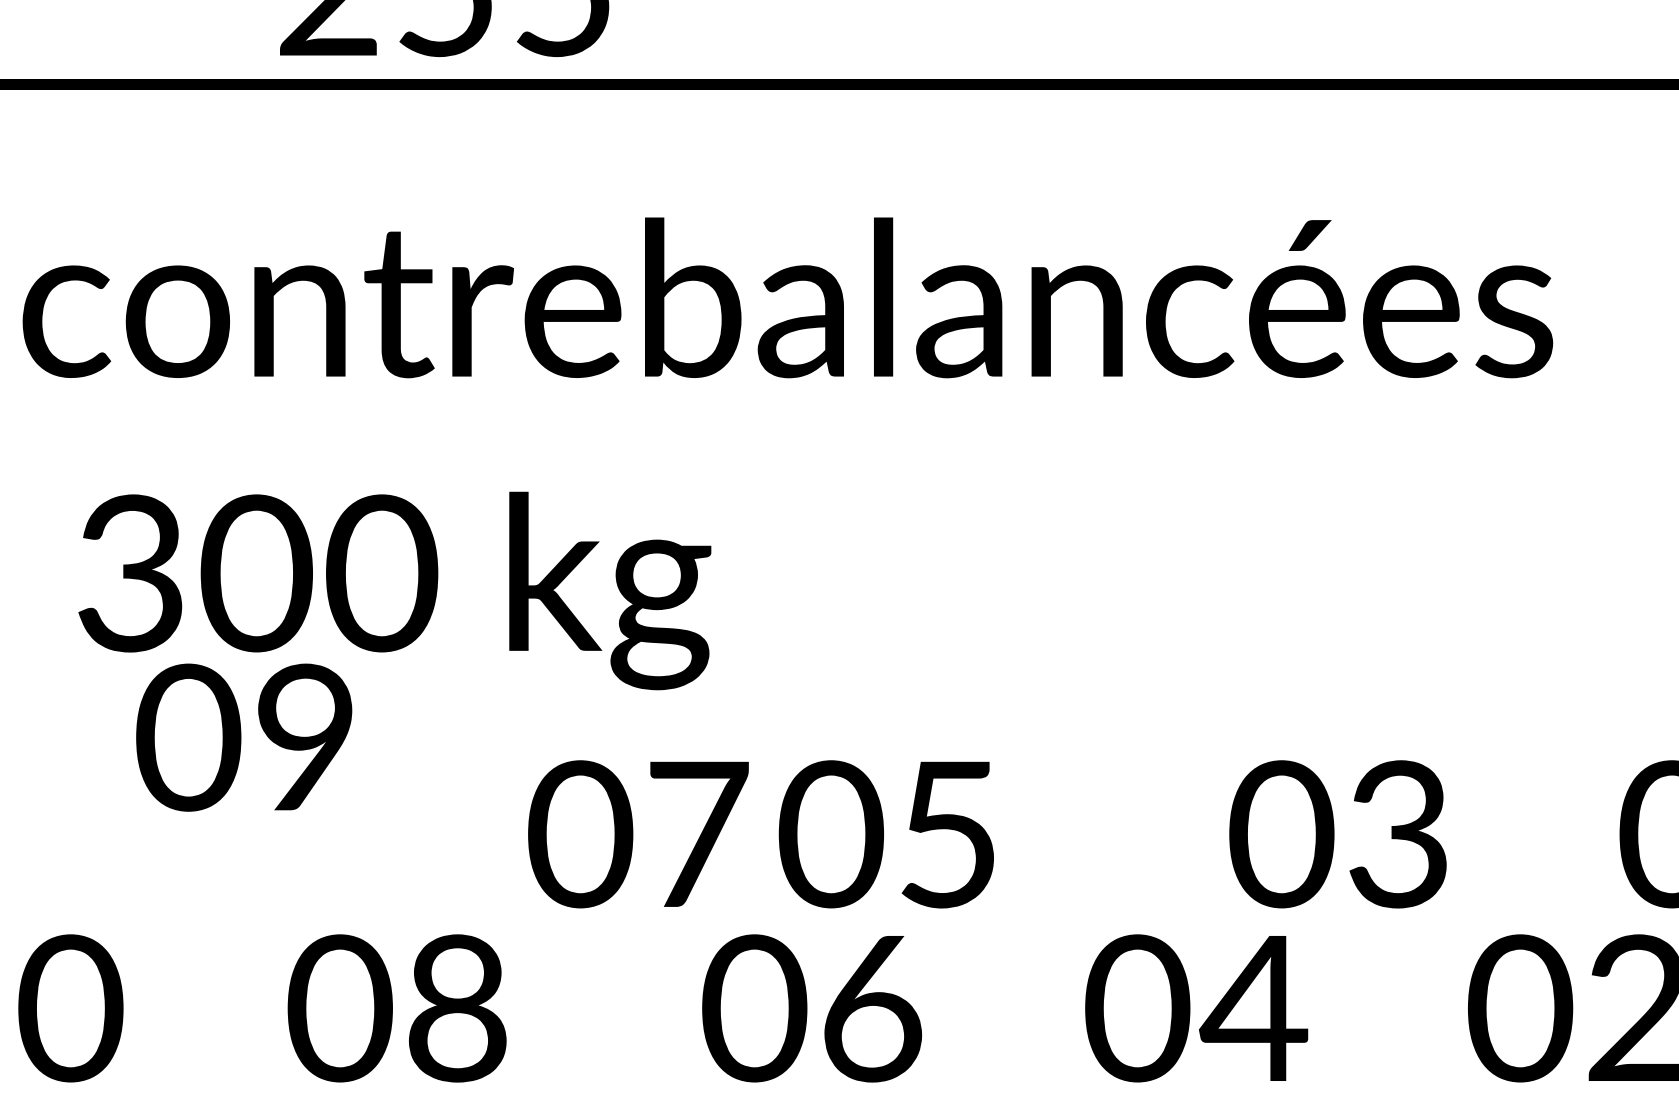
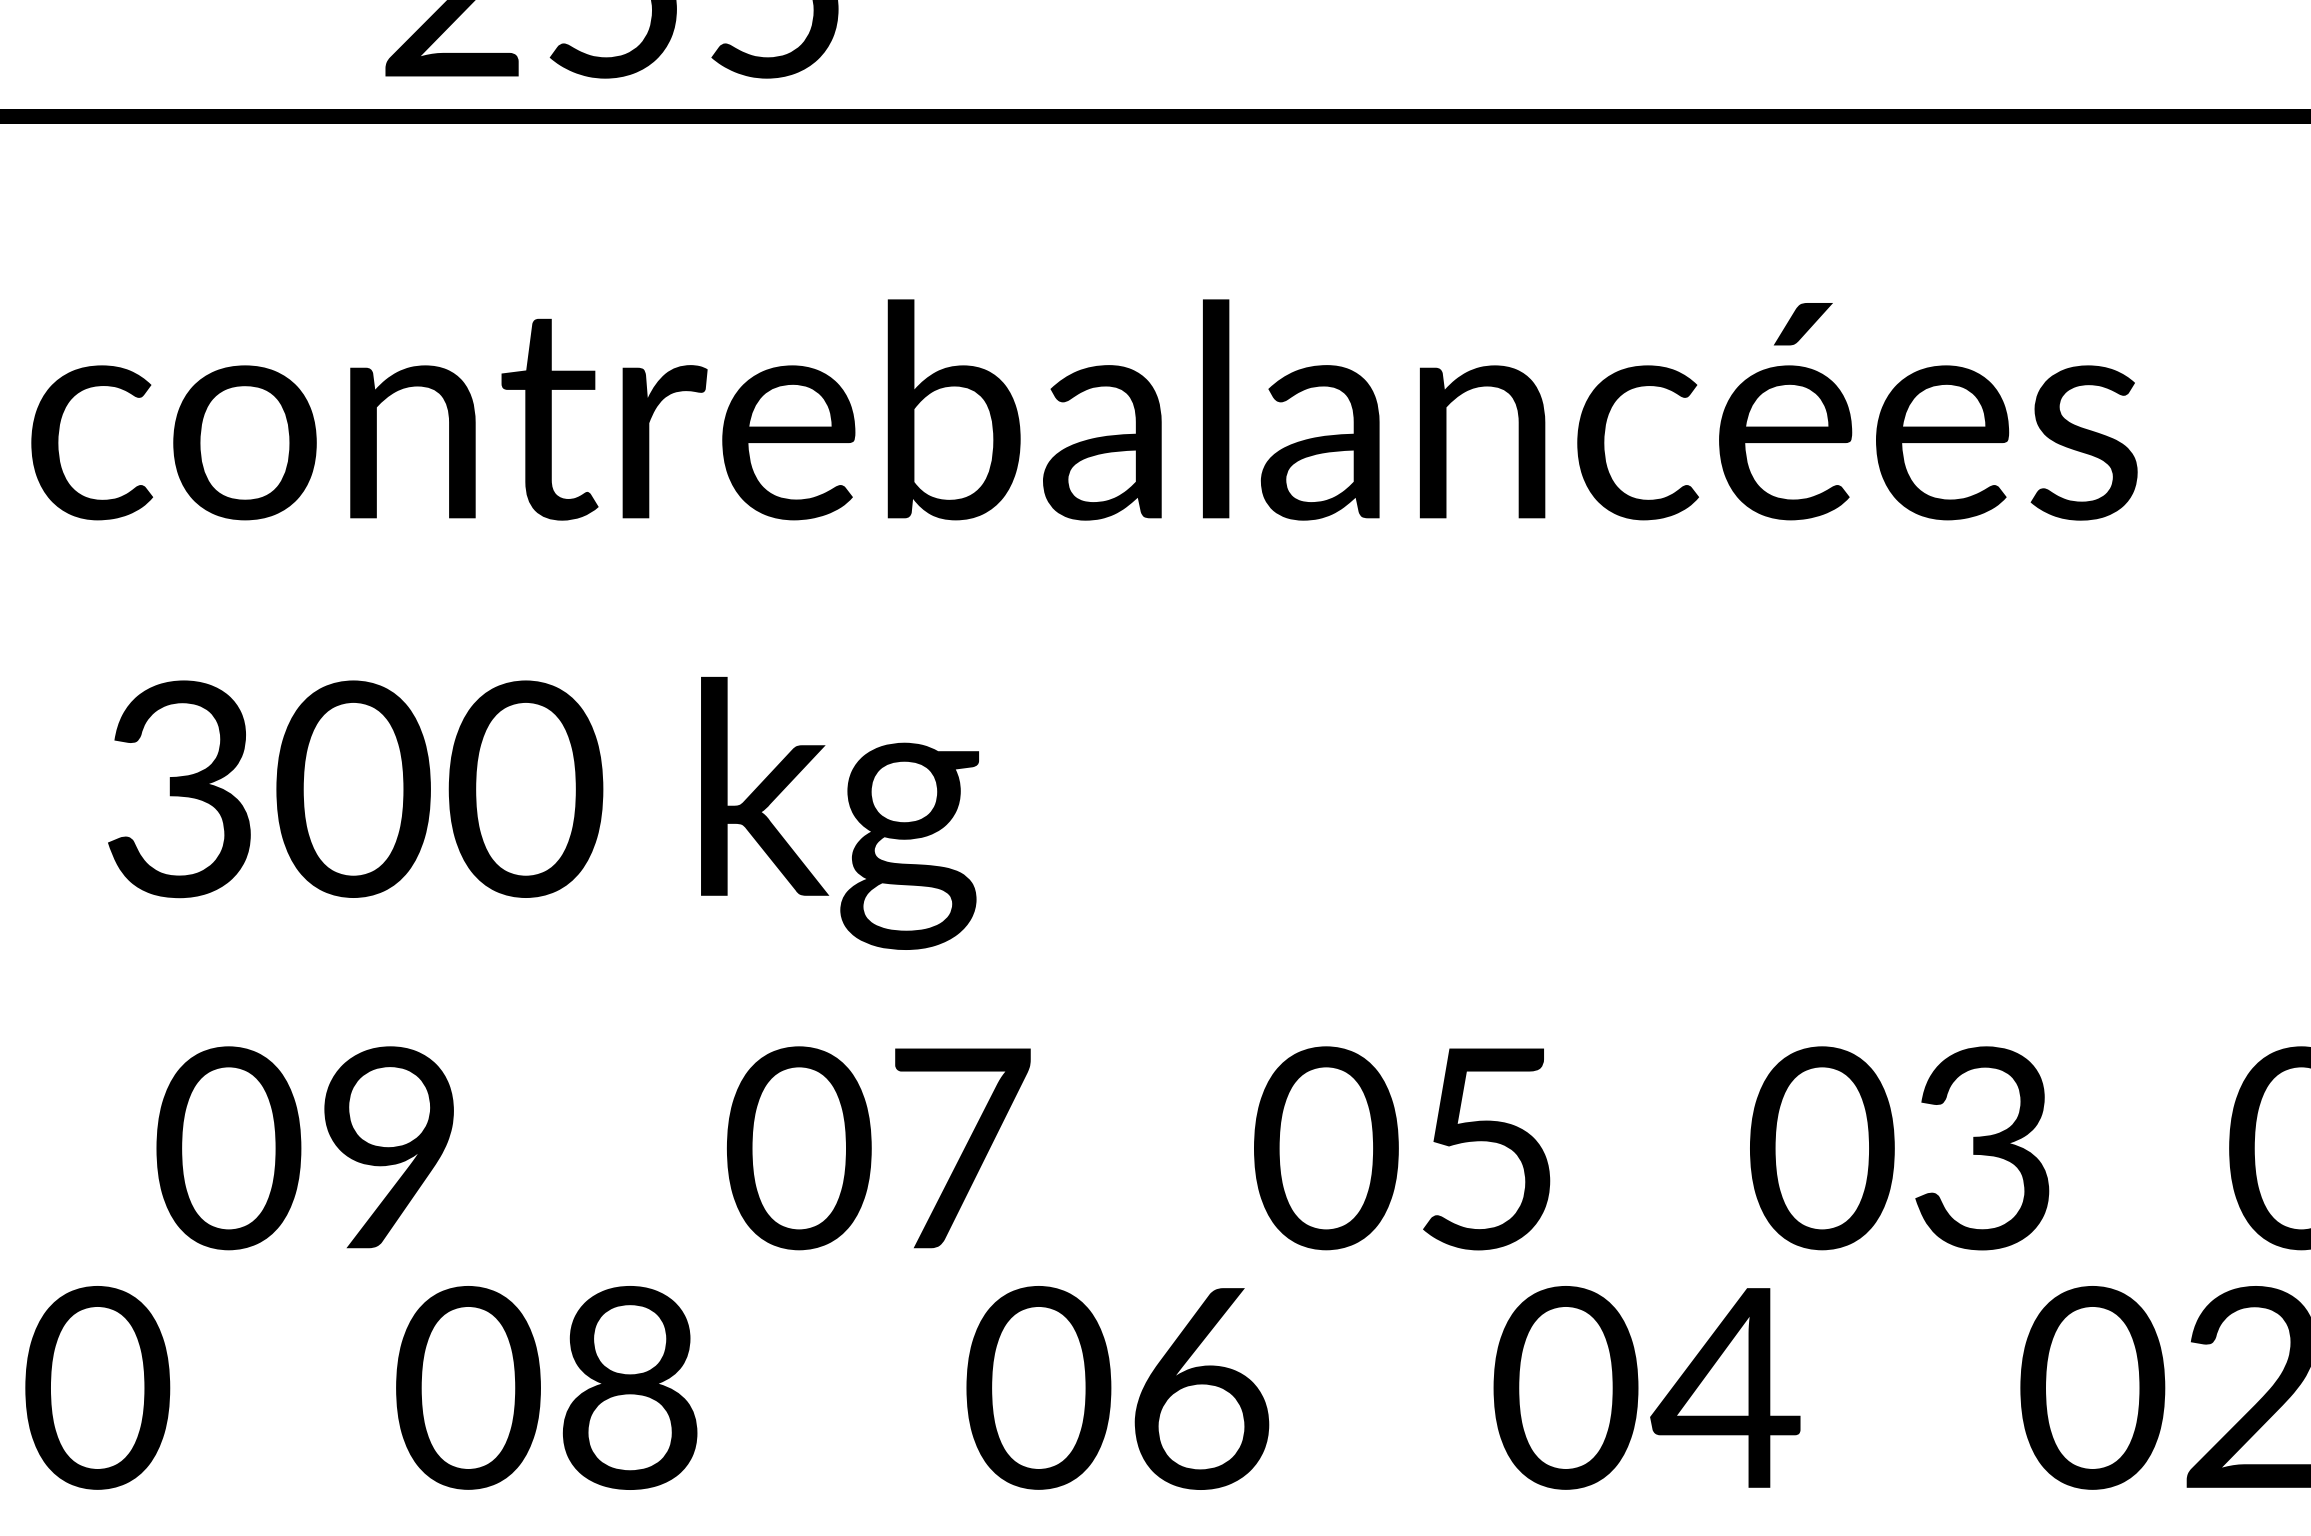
text: (243, 737) -> (304, 1148), moved
text: (886, 834) -> (1402, 1148), moved
text: (1337, 834) -> (1899, 1148), moved

